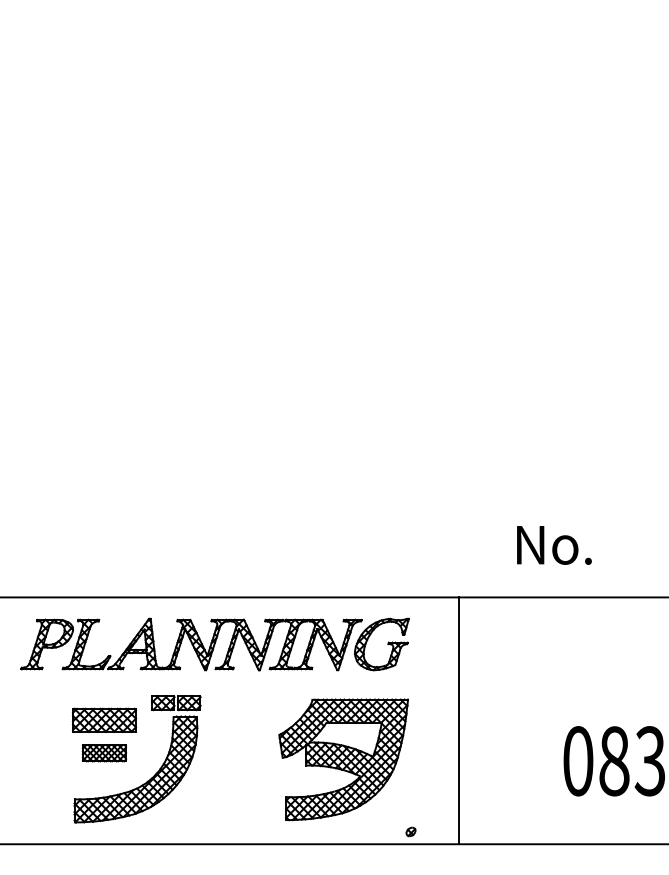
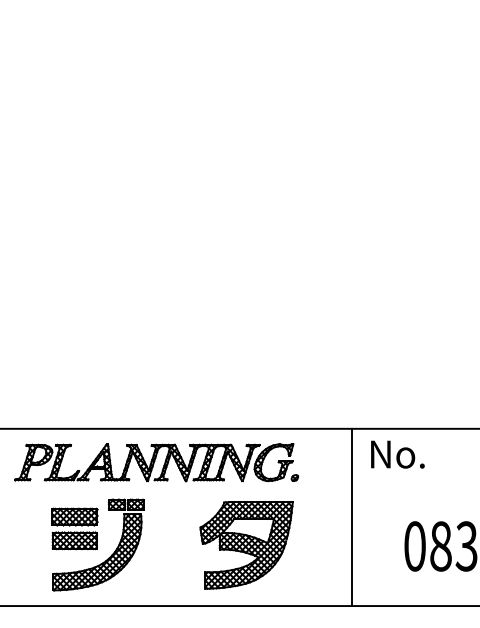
text: (554, 545) -> (397, 454), moved
line: (459, 720) -> (352, 517), moved
part: (104, 752) -> (74, 540), size x1.43
part: (410, 831) -> (294, 477), moved

